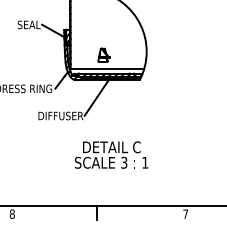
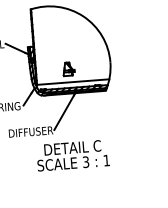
text: (111, 154) -> (72, 154), moved

